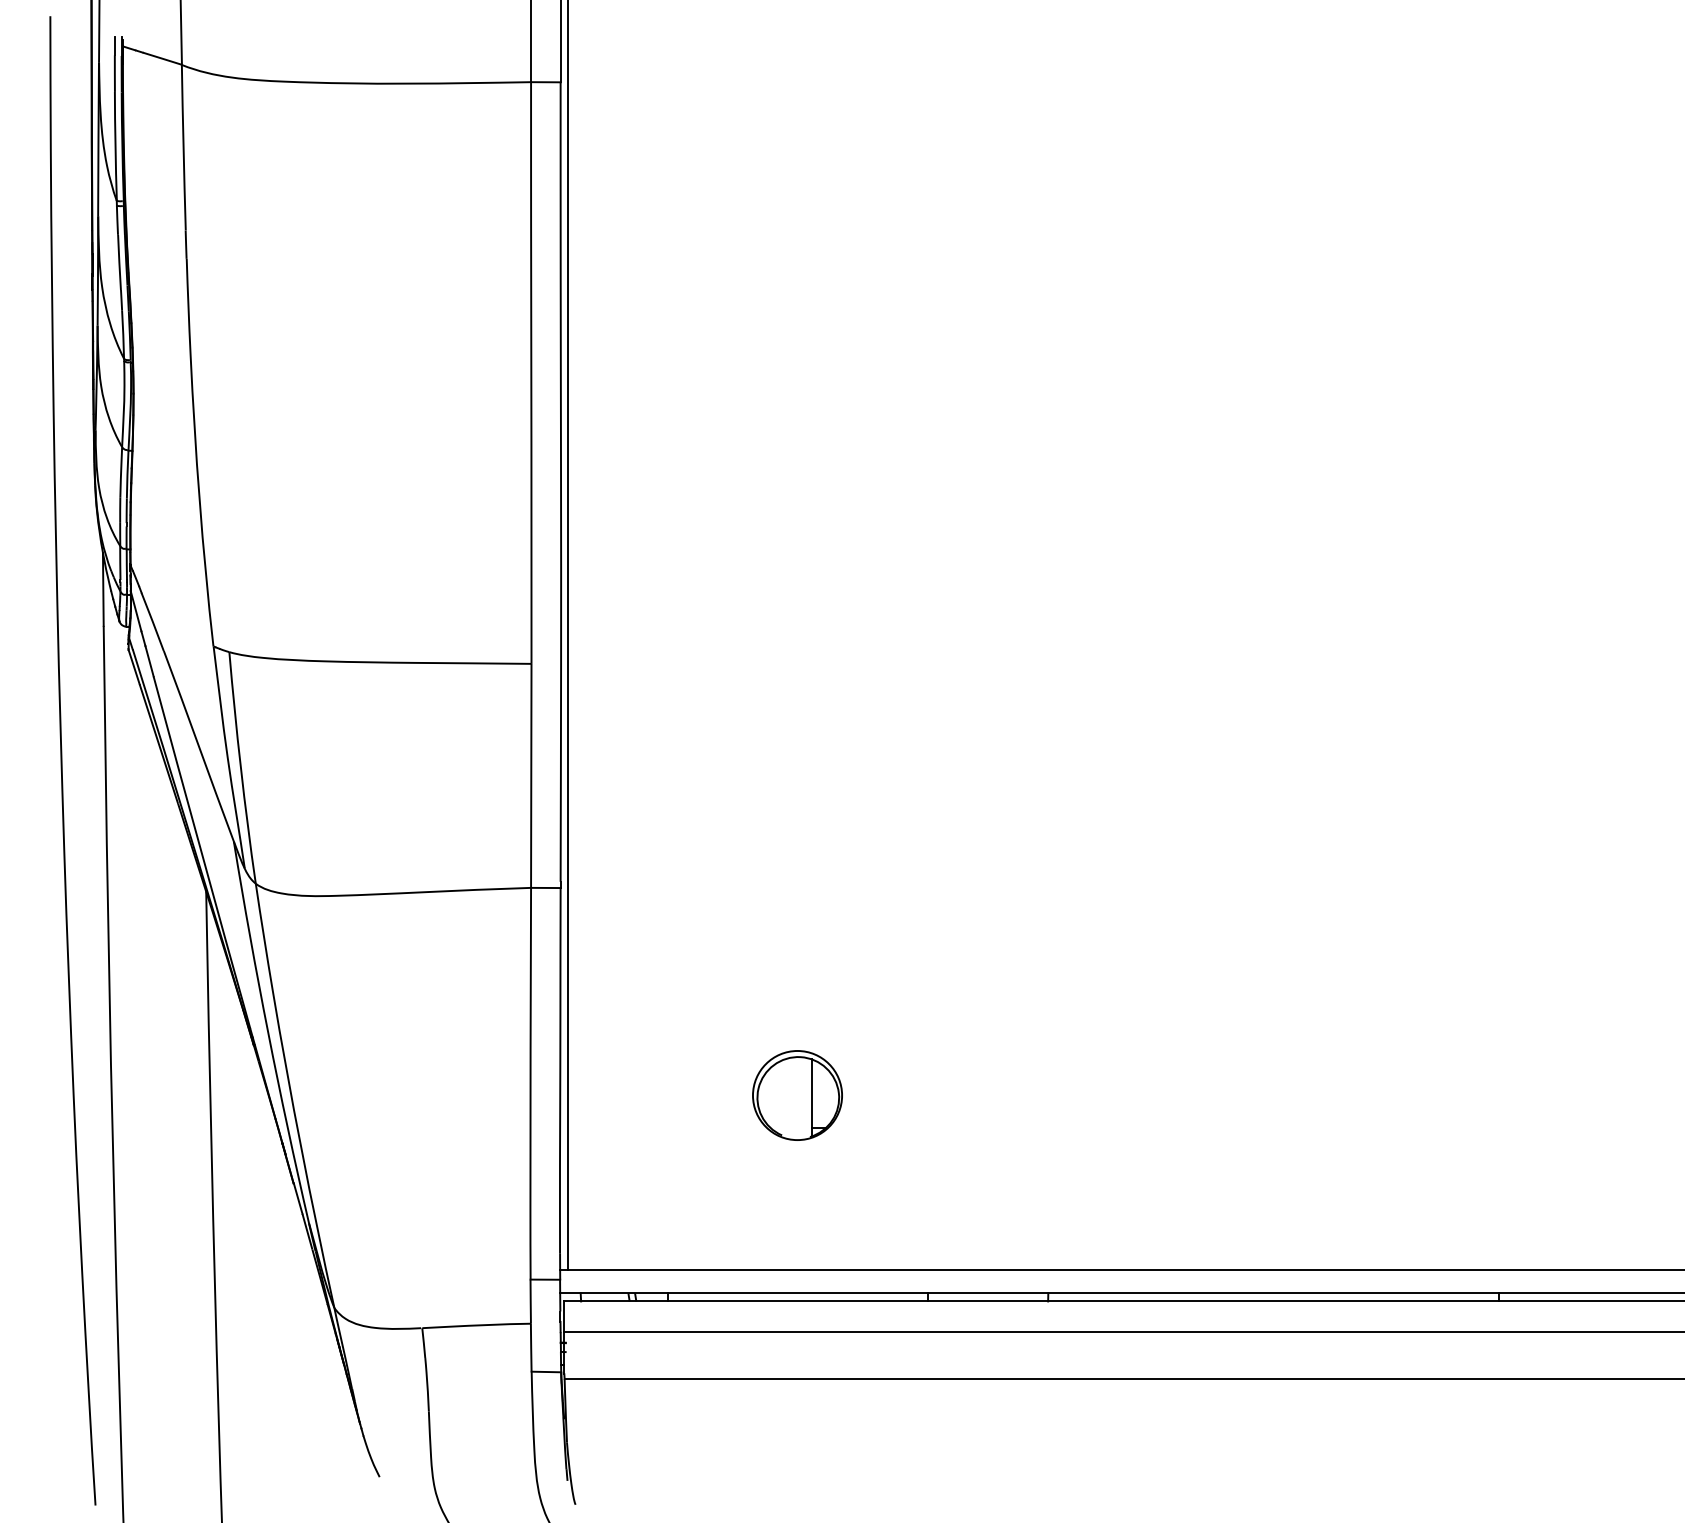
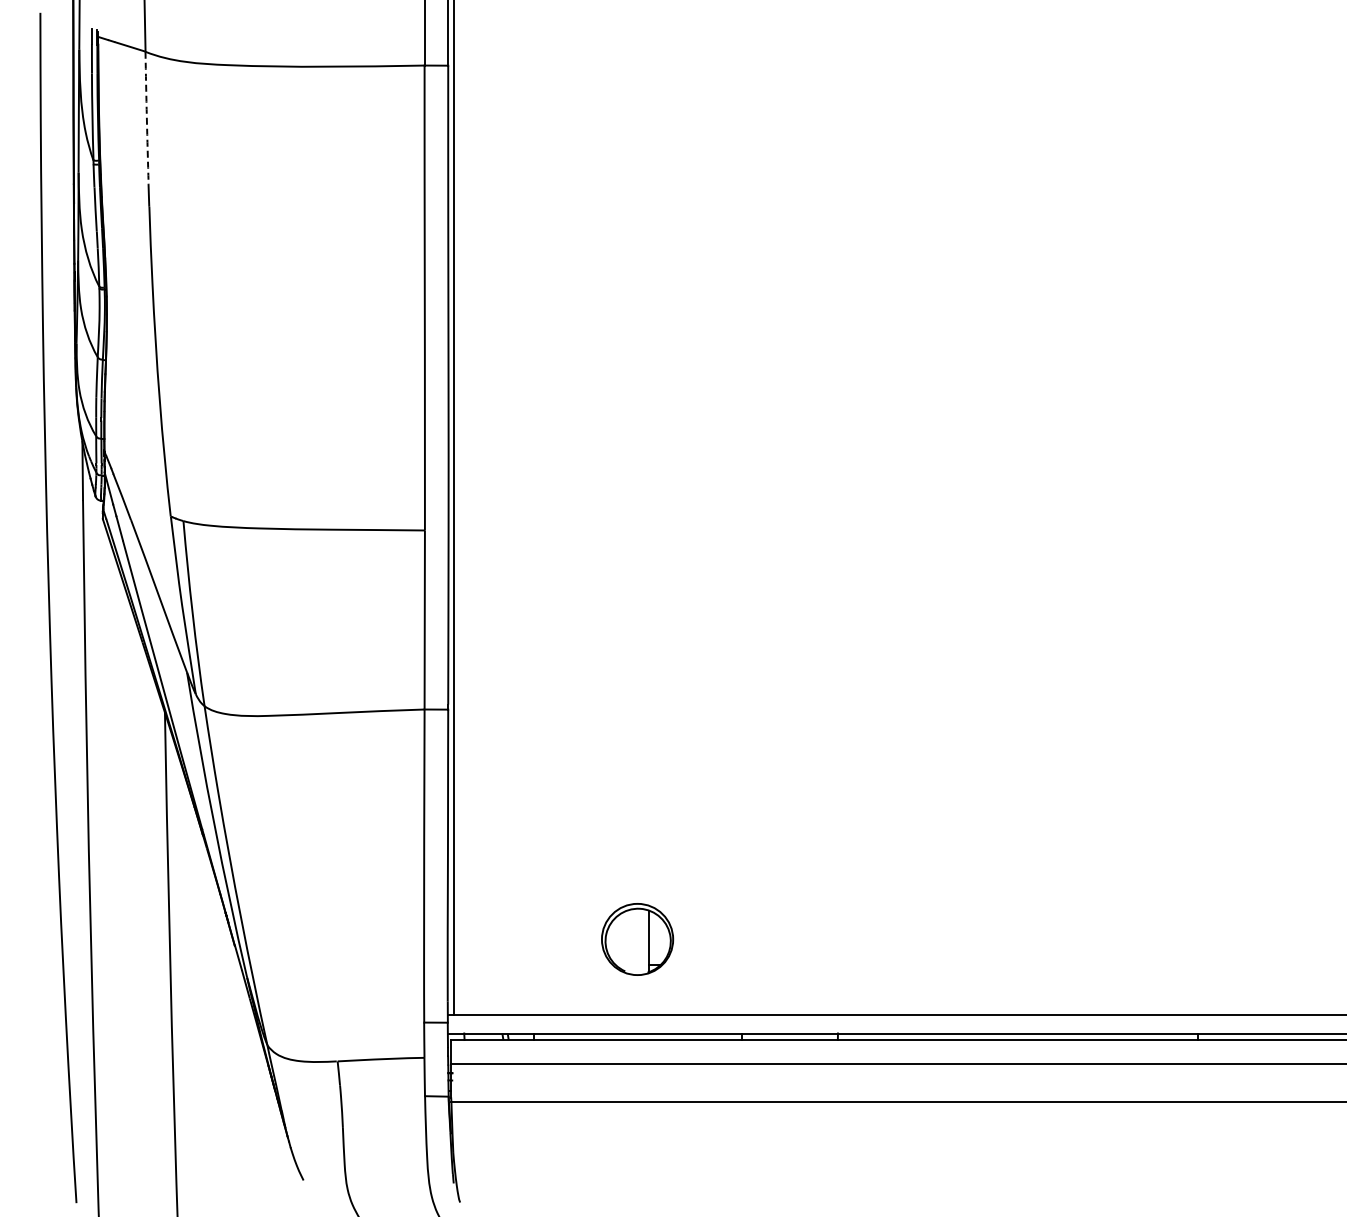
arc: (183, 147) -> (146, 117), solid -> dashed
part: (797, 1095) -> (637, 939), moved

